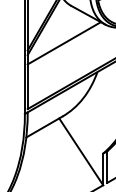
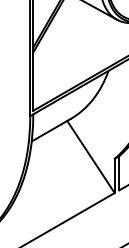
line: (64, 42) -> (72, 39), removed

